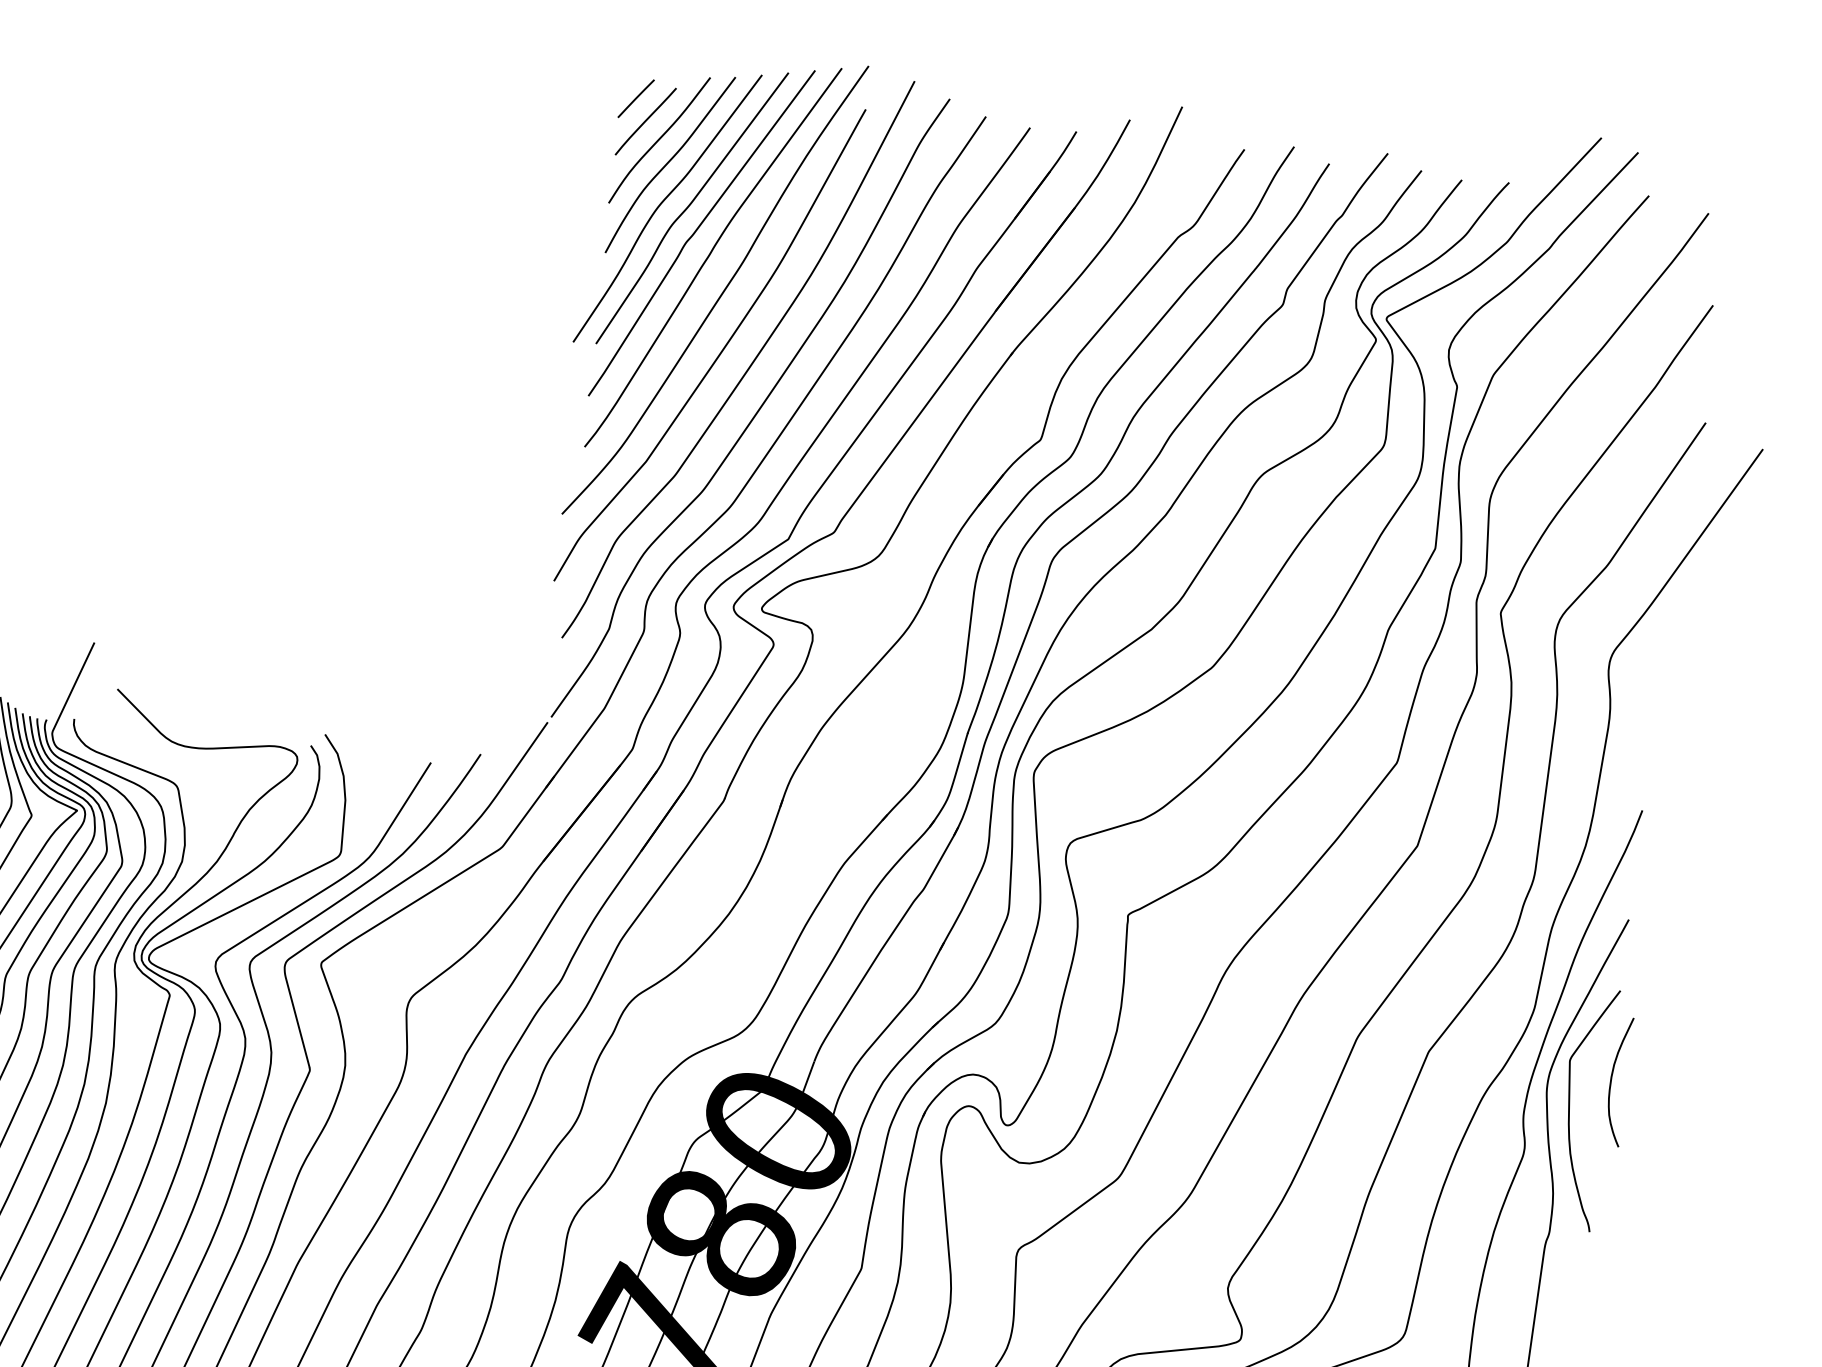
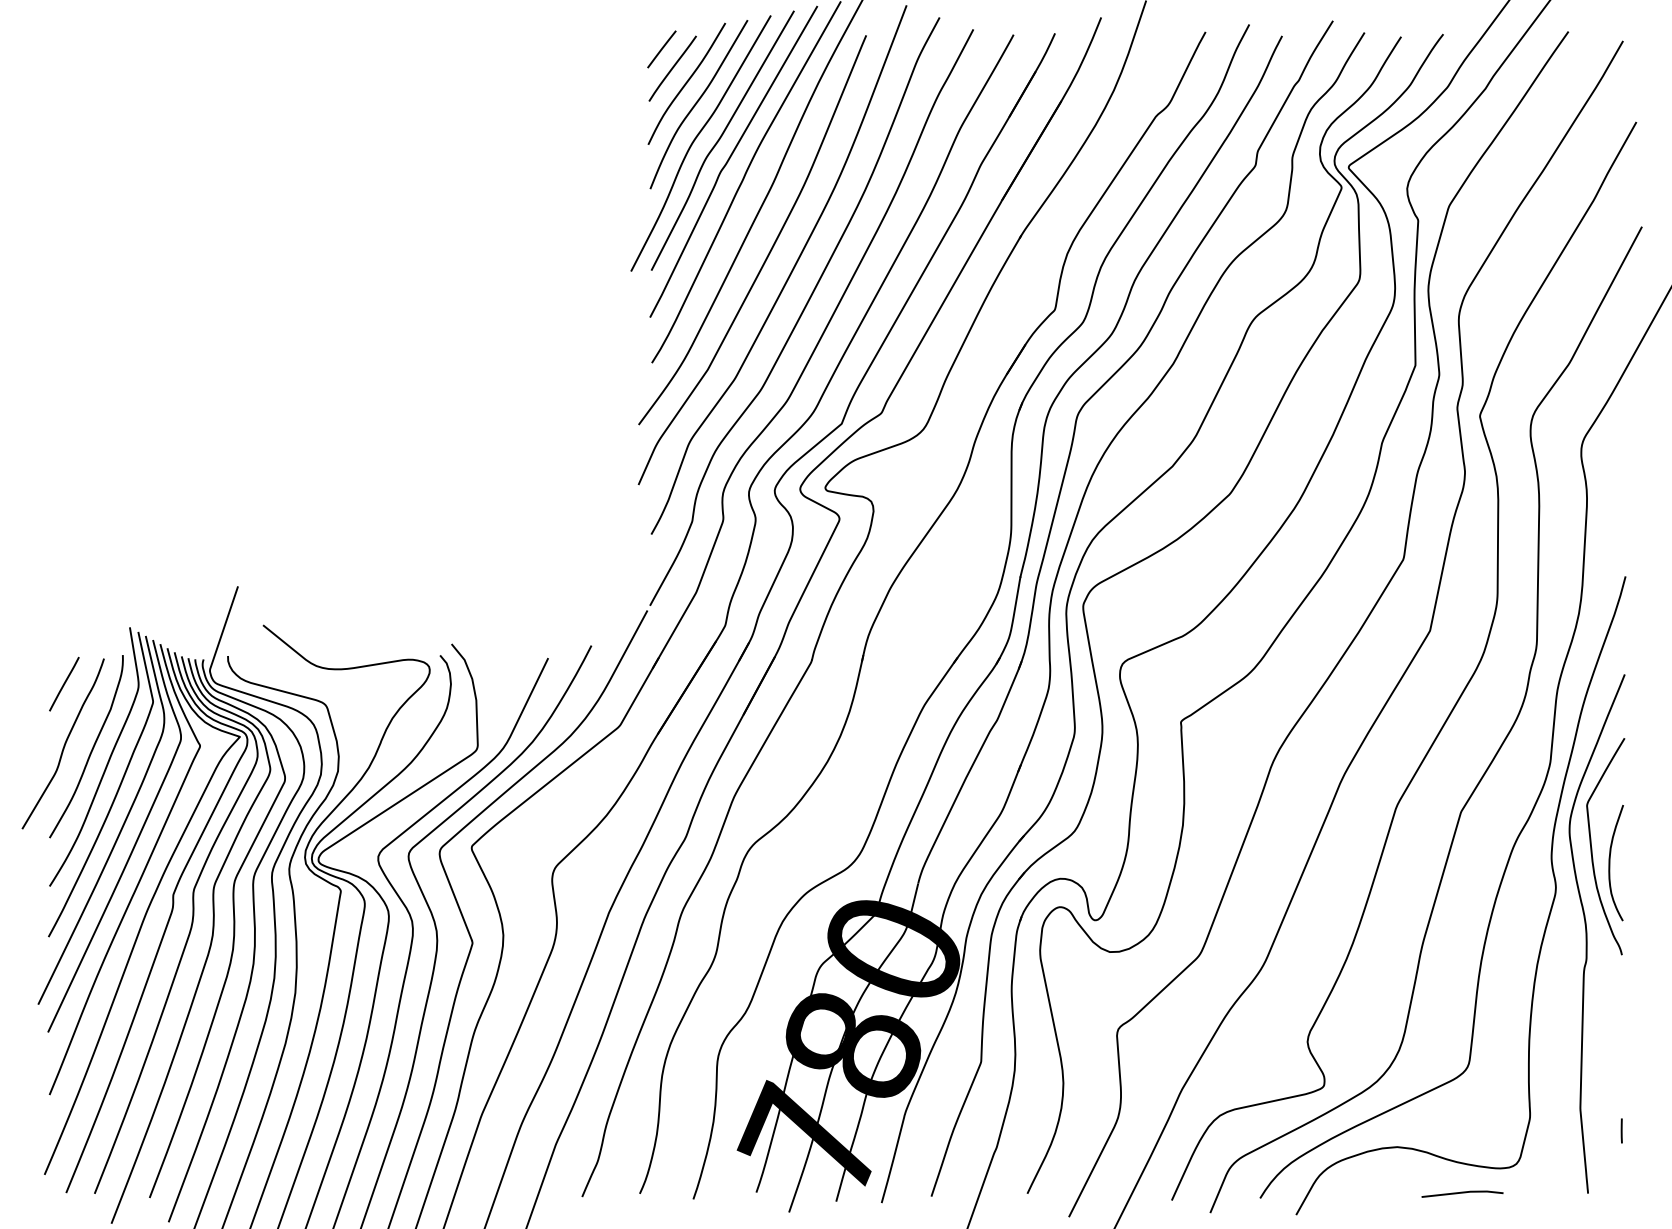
curve: (1612, 1081) -> (1610, 863), moved

